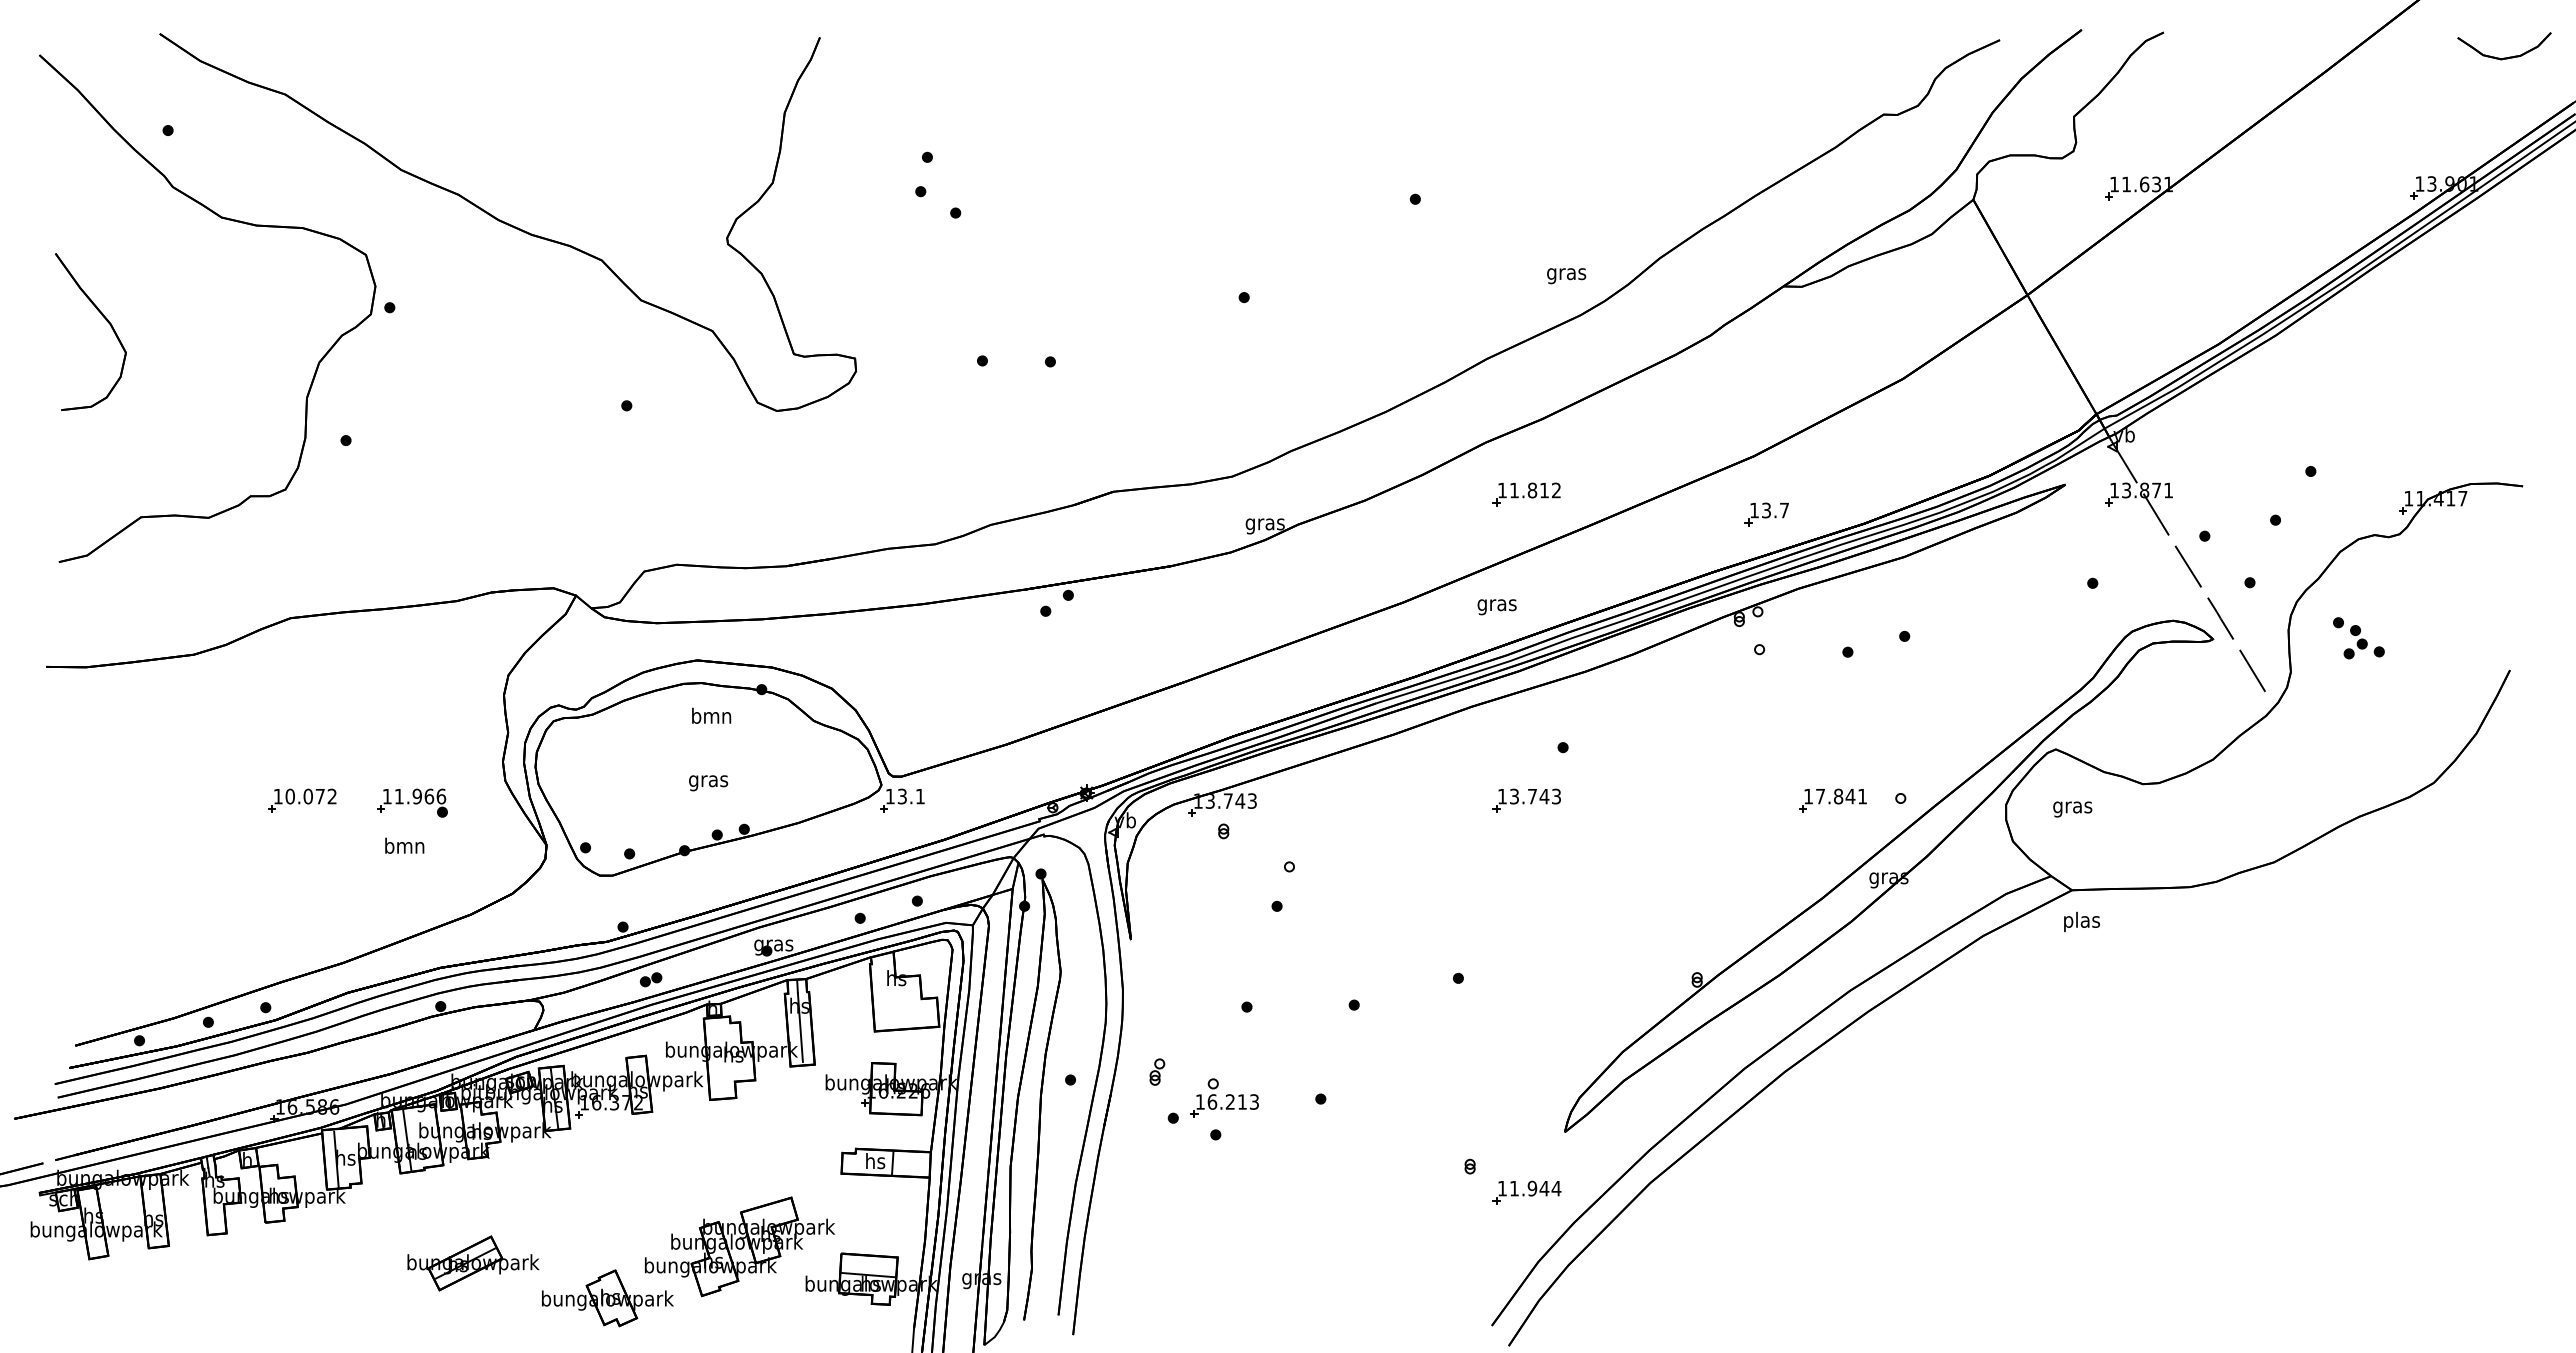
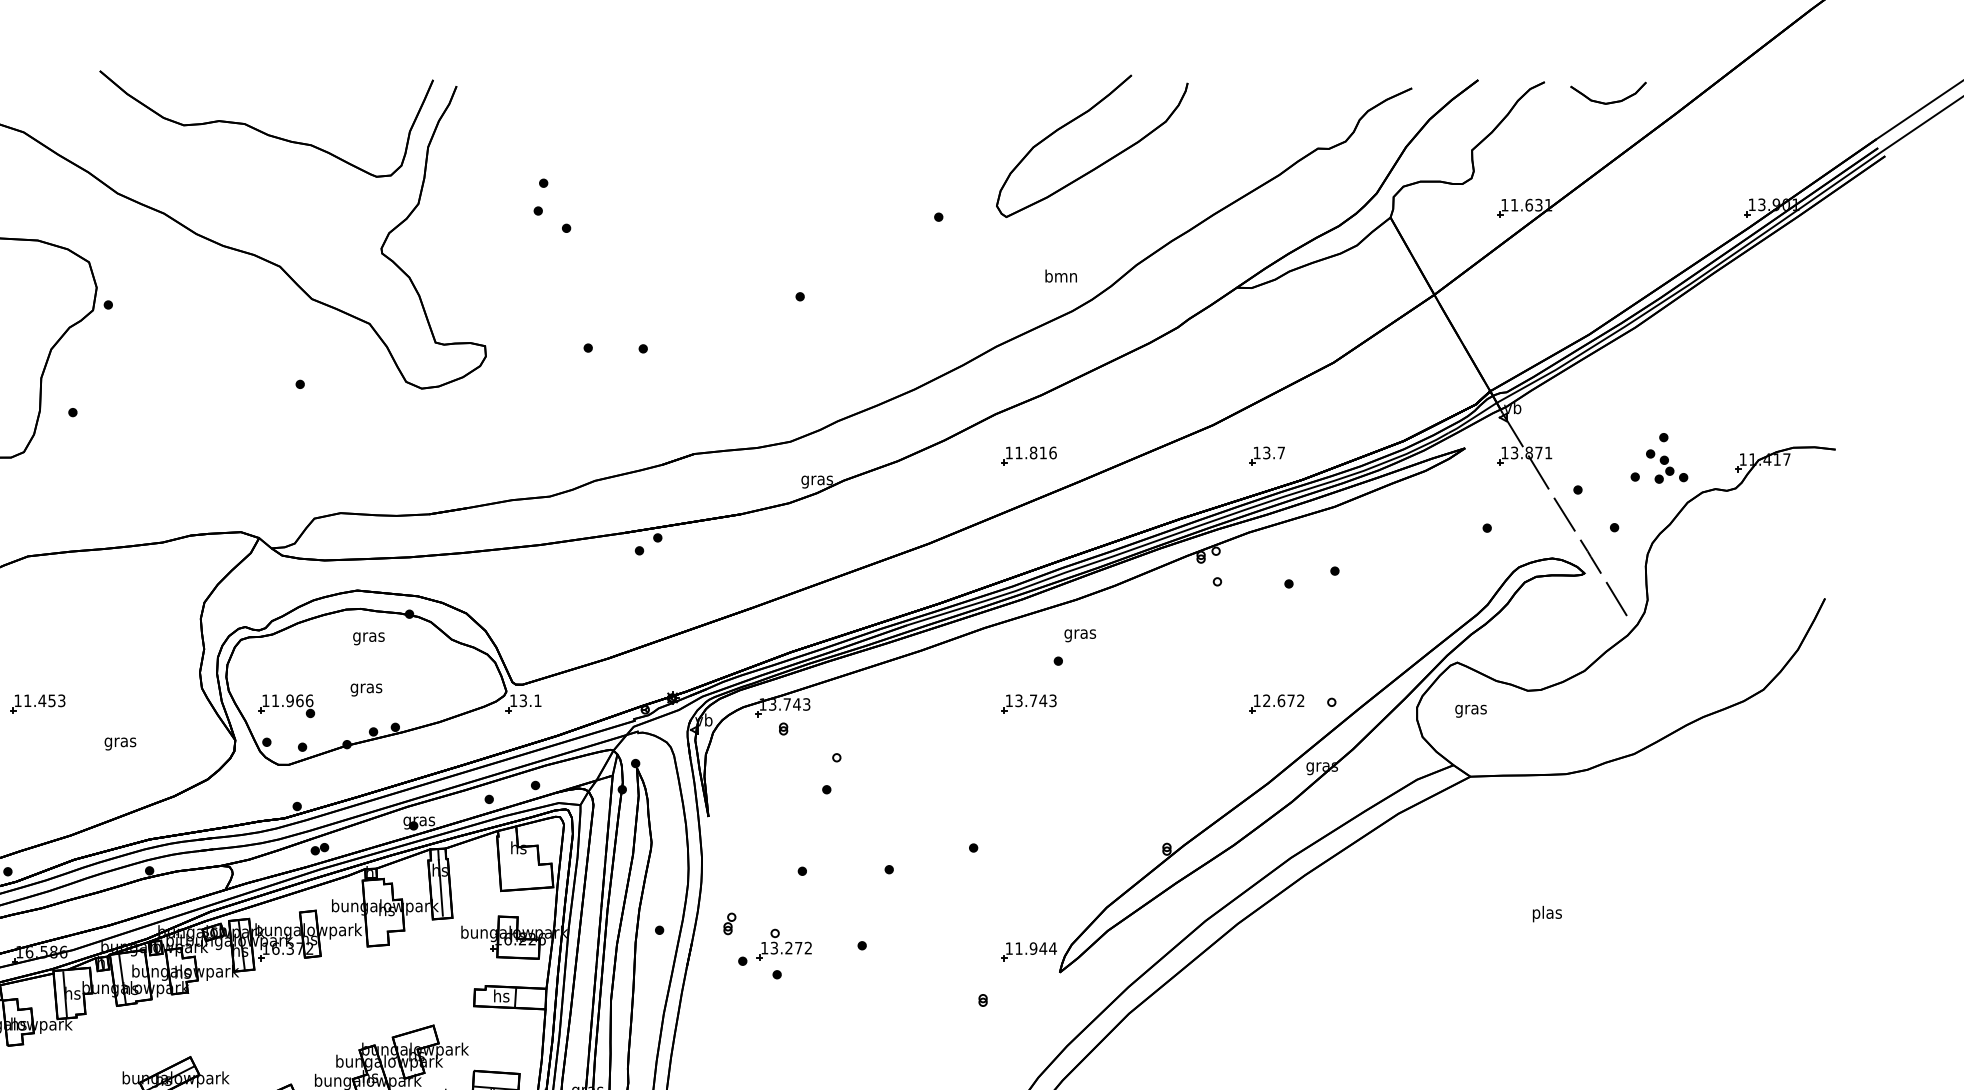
part: (2504, 57) -> (1608, 102), moved
part: (580, 93) -> (262, 131), added
part: (1617, 132) -> (1102, 163), added
text: (1566, 274) -> (1061, 278), gras -> bmn
text: (1556, 490) -> (1053, 452), 11.812 -> 11.816
part: (1766, 514) -> (1266, 456), moved
text: (1496, 607) -> (1079, 635), moved
part: (2358, 638) -> (1666, 466), moved
text: (711, 717) -> (368, 636), bmn -> gras
text: (310, 796) -> (44, 700), 10.072 -> 11.453
text: (1841, 796) -> (1283, 700), 17.841 -> 12.672
part: (412, 802) -> (286, 705), moved
text: (404, 847) -> (120, 742), bmn -> gras
text: (2081, 921) -> (1546, 913), moved
text: (1232, 1101) -> (790, 947), 16.213 -> 13.272
part: (1526, 1192) -> (1028, 951), moved

